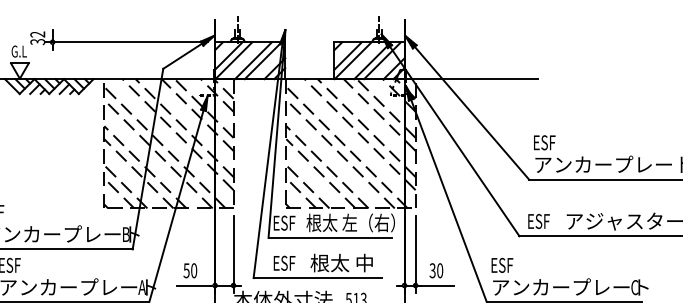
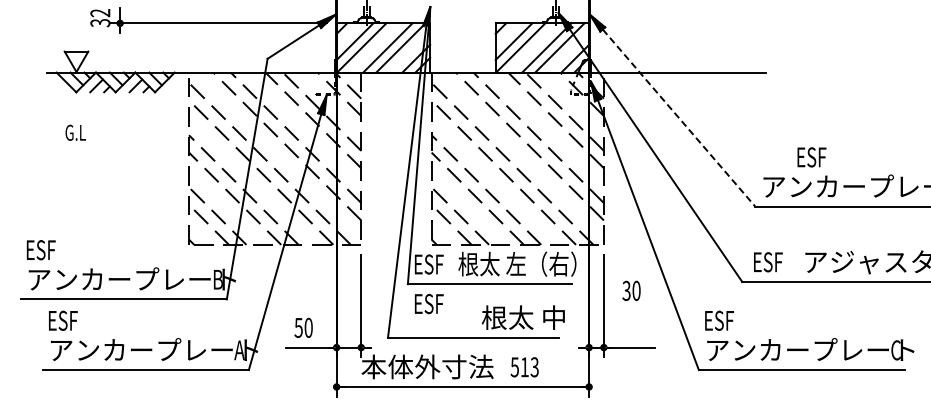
text: (19, 51) -> (75, 132), moved
line: (472, 113) -> (679, 118), solid -> dashed
text: (544, 142) -> (811, 157), moved
text: (284, 262) -> (428, 303), moved
text: (341, 262) -> (523, 317), moved
text: (436, 270) -> (631, 290), moved

